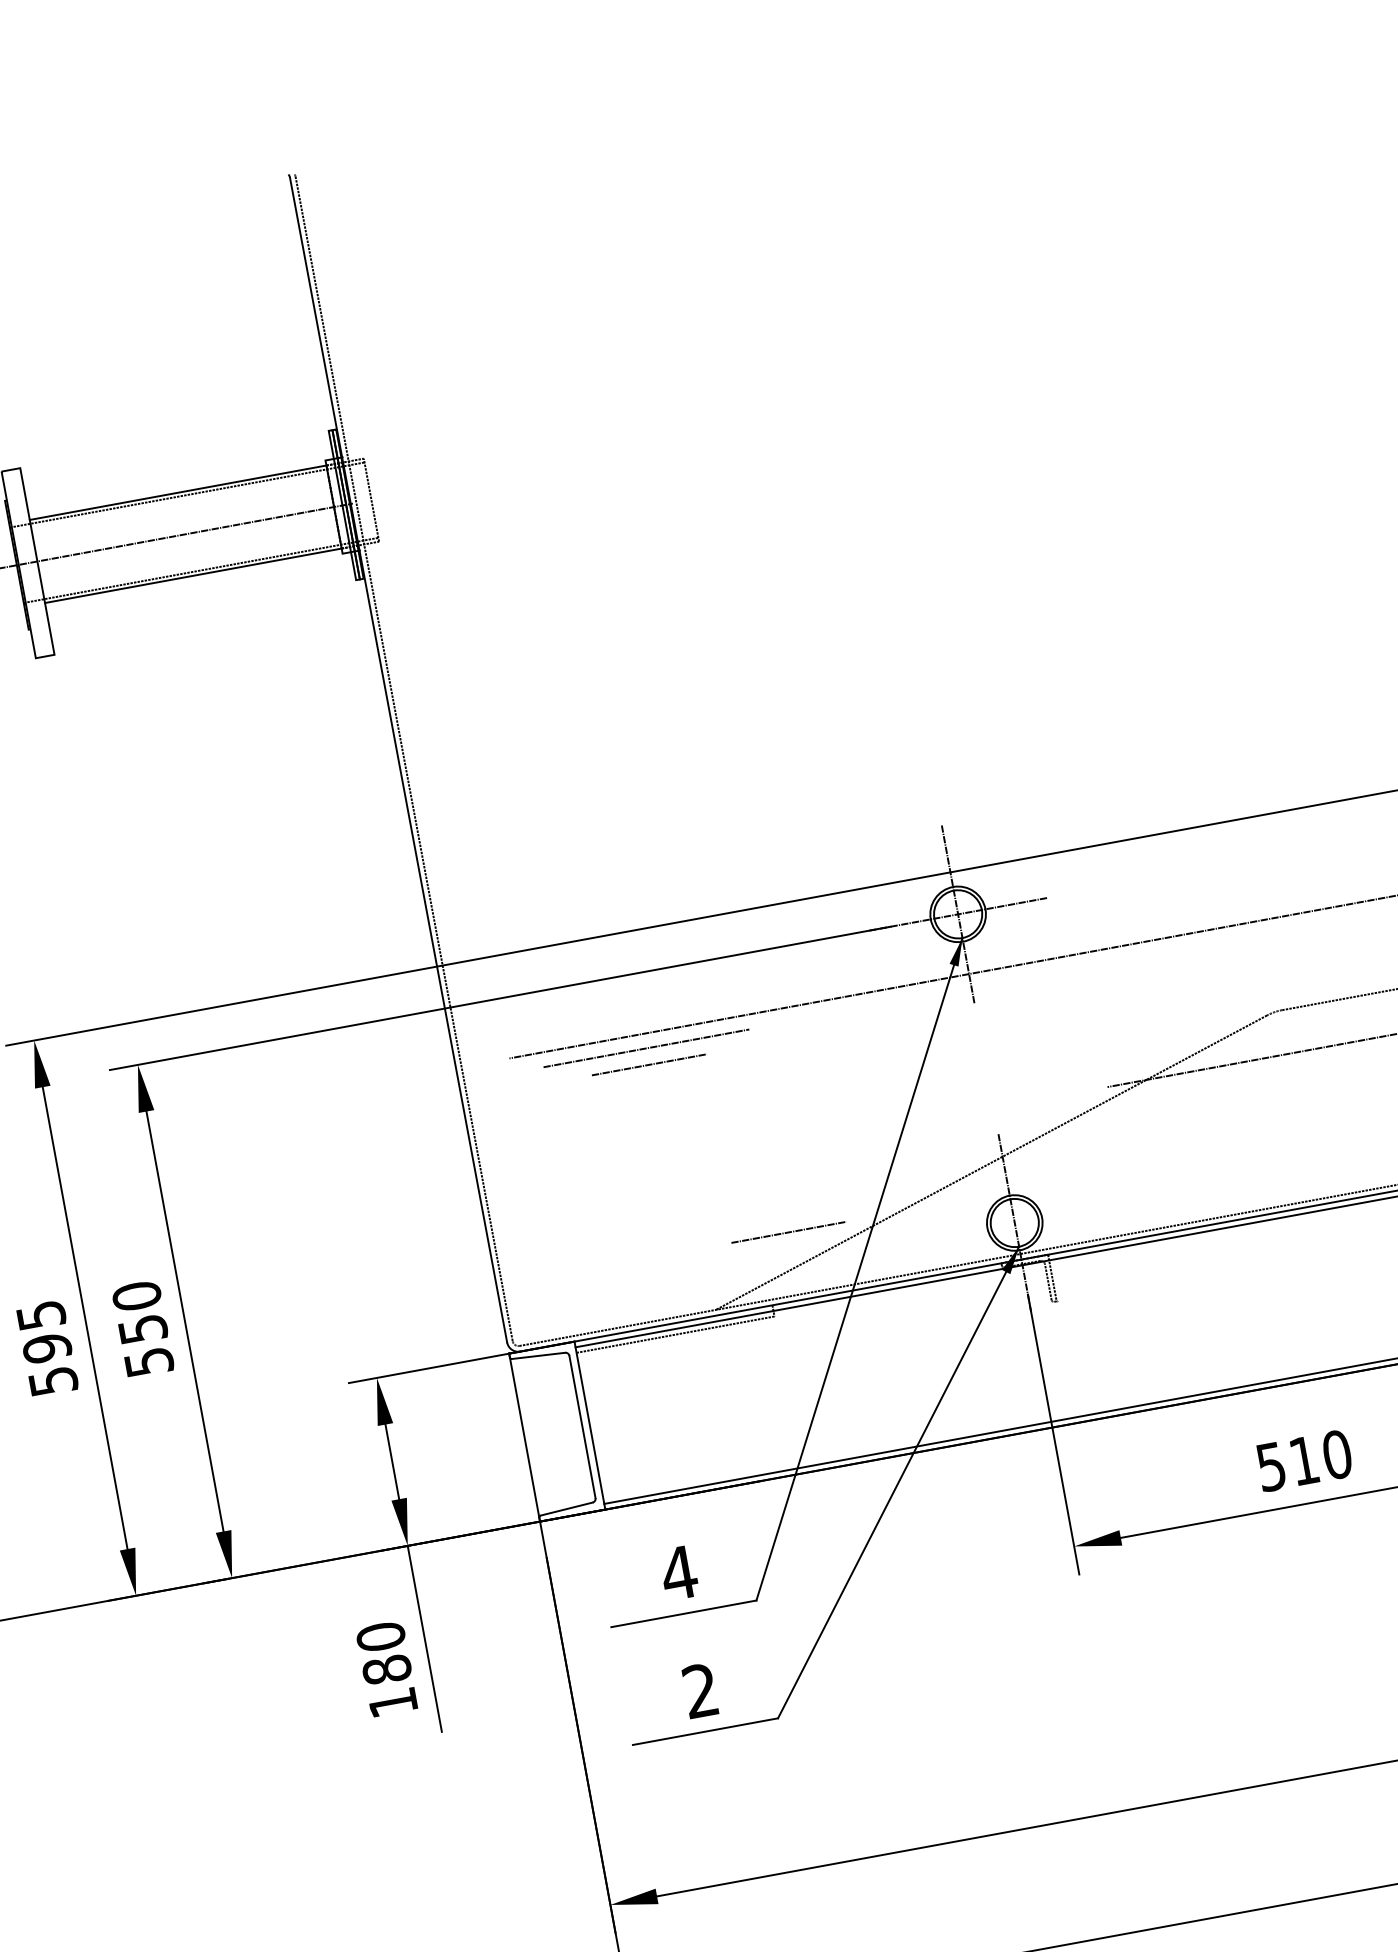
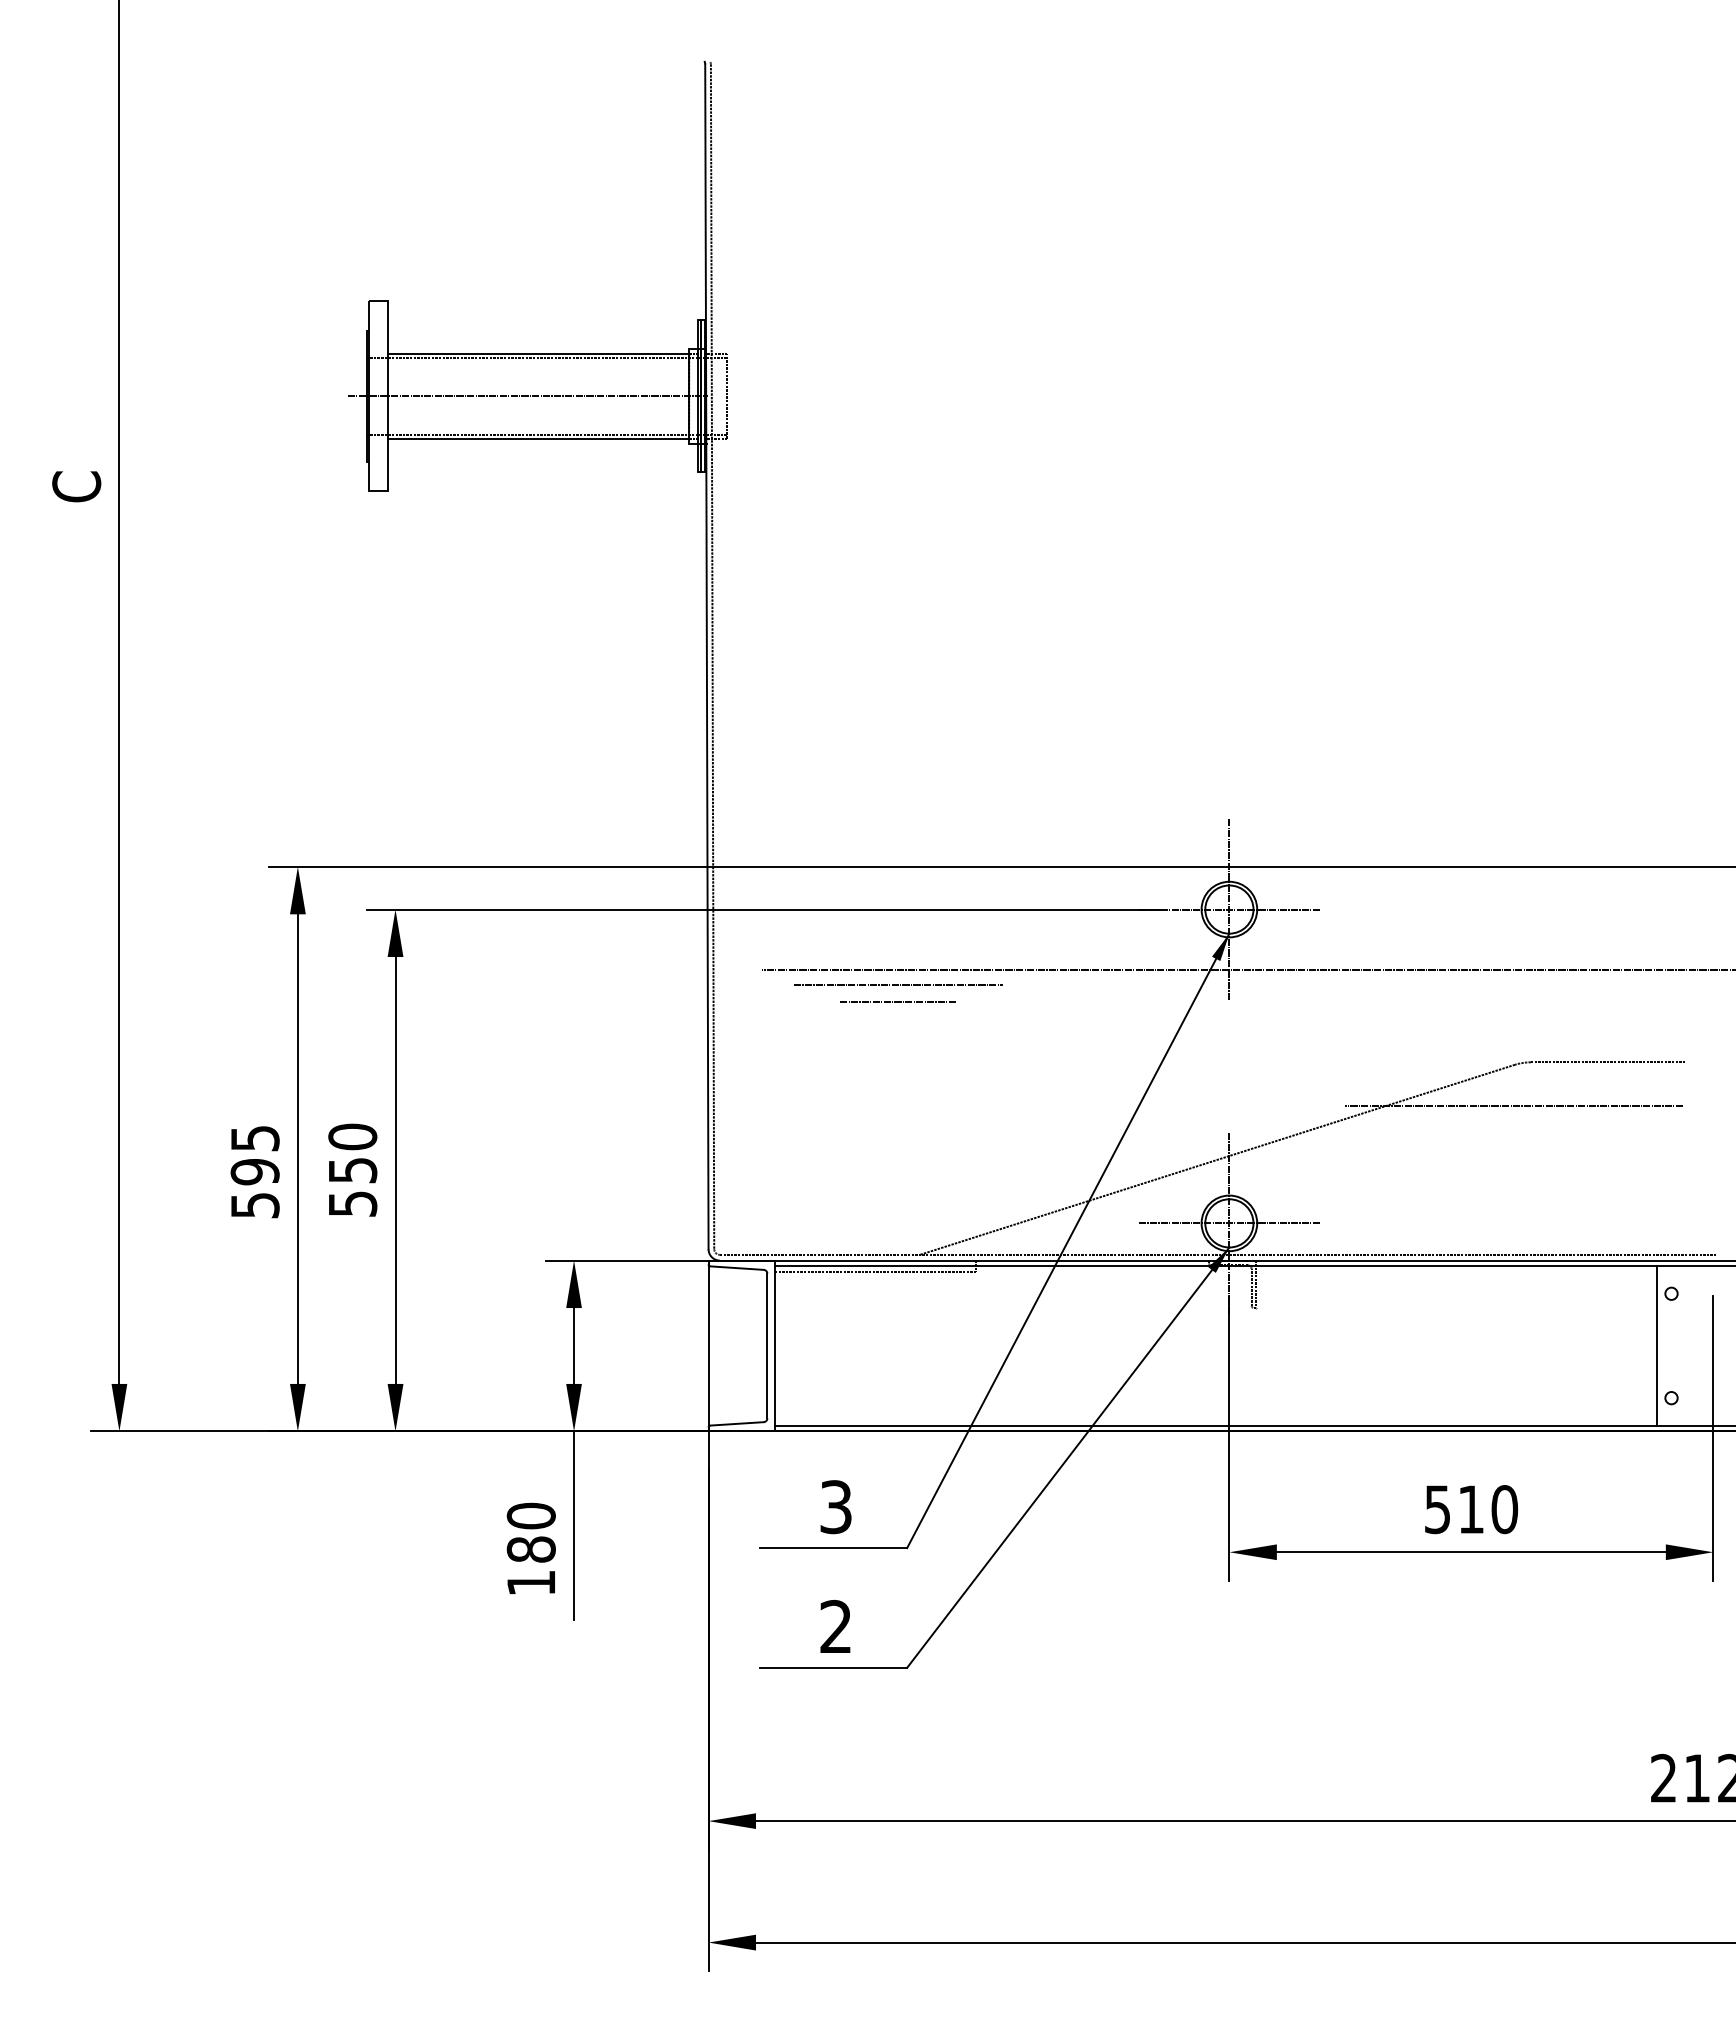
line: (1014, 1223) -> (1229, 1223), added
line: (787, 1232) -> (1004, 1191), removed
text: (679, 1573) -> (836, 1507), 4 -> 3

